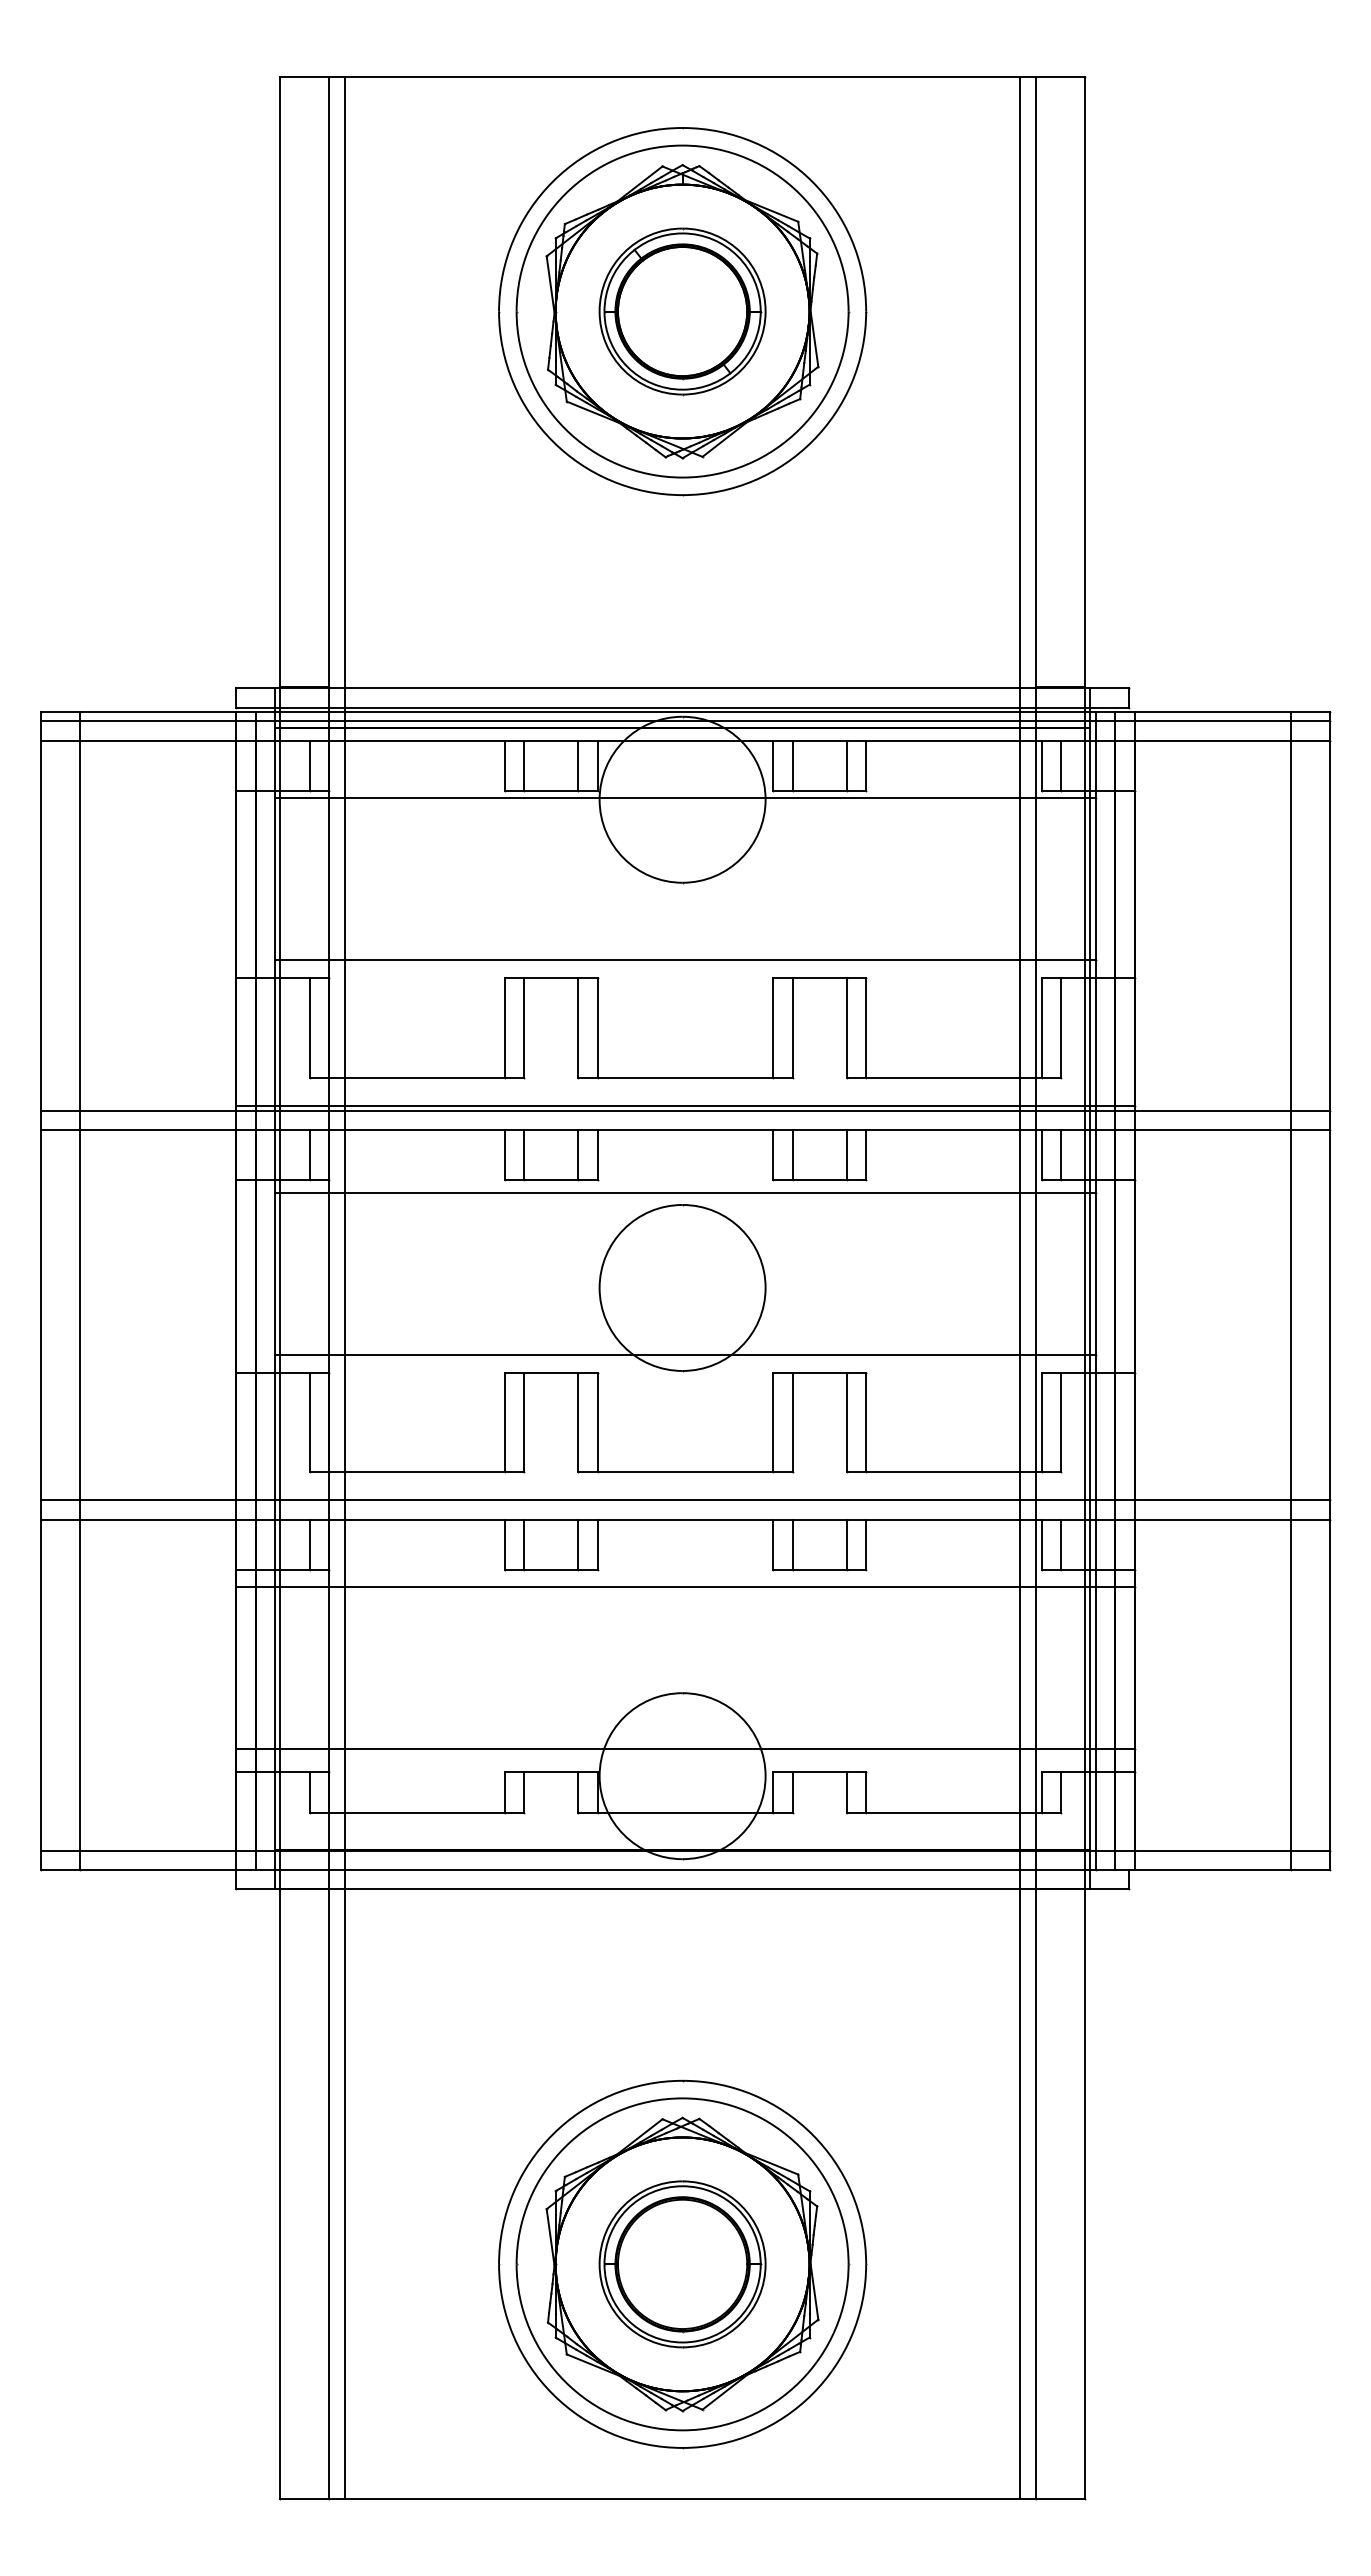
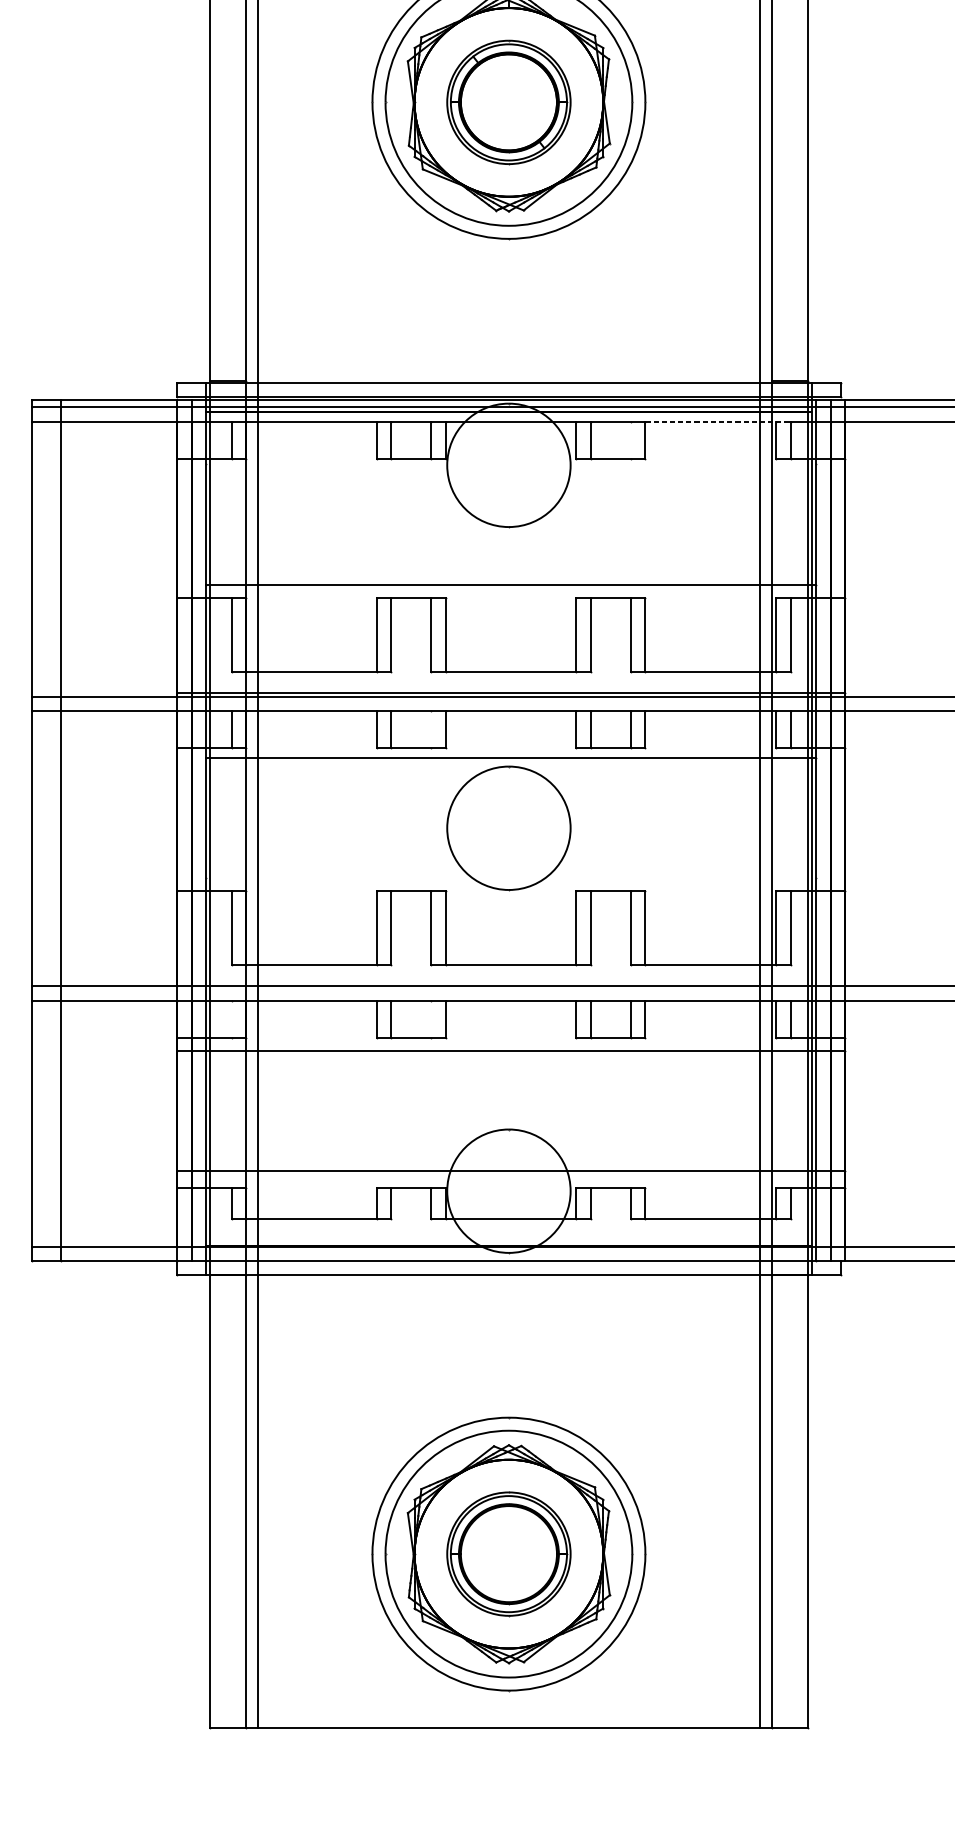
line: (963, 740) -> (717, 421), solid -> dashed
line: (846, 765) -> (630, 439), removed
line: (685, 798) -> (511, 464), removed
line: (578, 1155) -> (431, 729), removed
line: (685, 1354) -> (511, 877), removed
line: (309, 1544) -> (231, 1018), removed
line: (578, 1544) -> (431, 1018), removed

